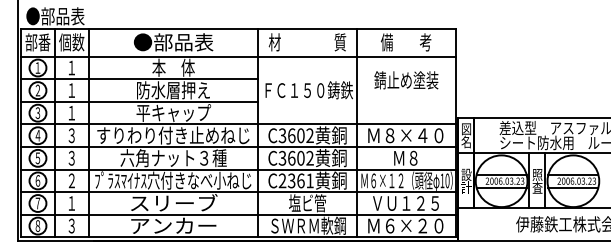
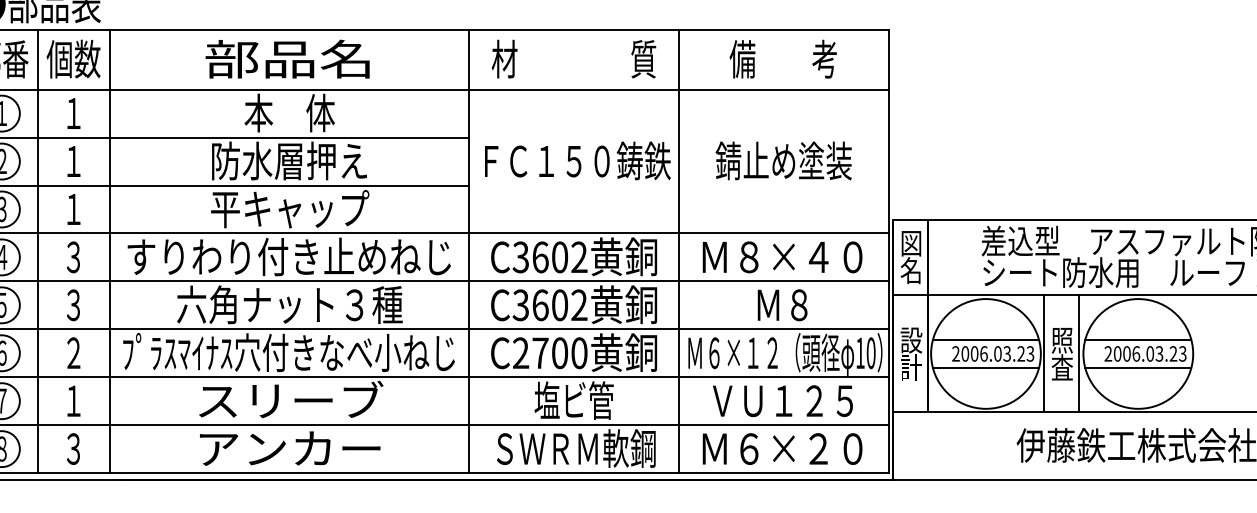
text: (173, 42) -> (289, 59), ●部品表 -> 部品名
text: (406, 80) -> (784, 161), moved
text: (300, 180) -> (559, 352), C2361 -> C2700

